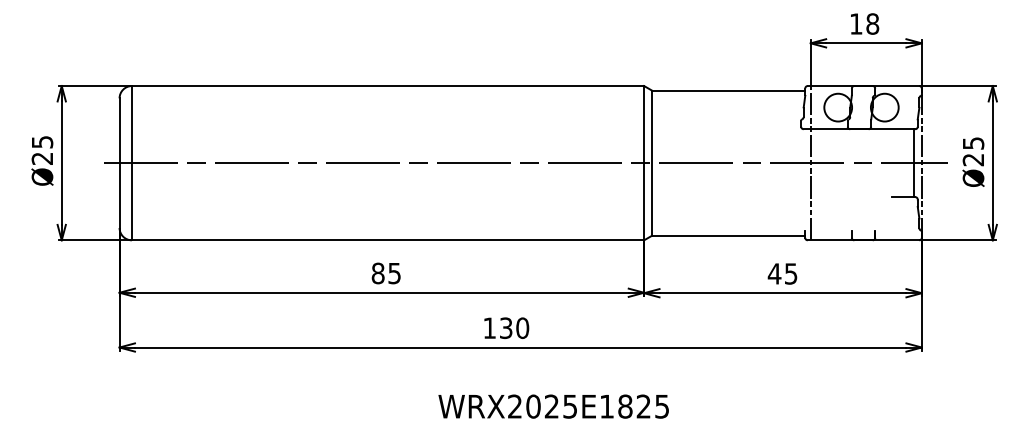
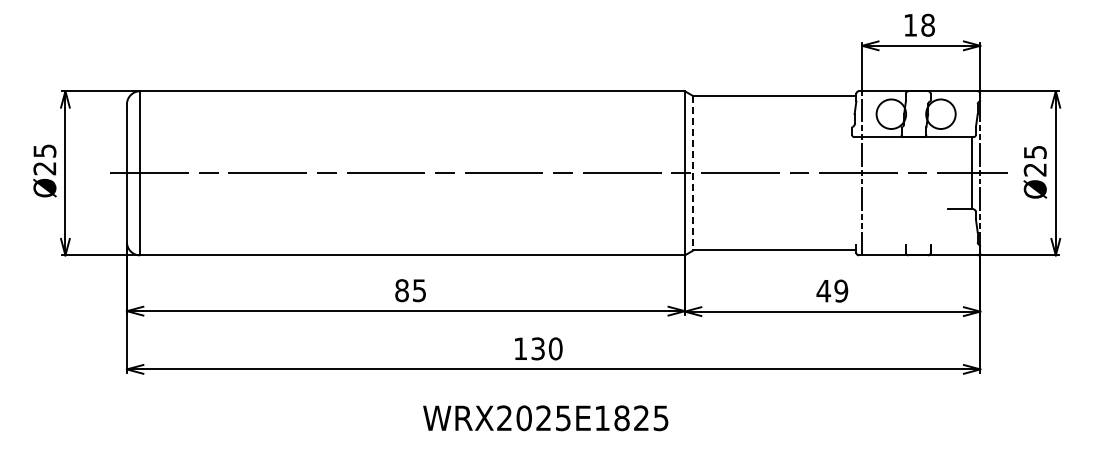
line: (652, 163) -> (693, 173), solid -> dashed
text: (791, 273) -> (841, 290), 45 -> 49
text: (553, 406) -> (545, 418), moved

